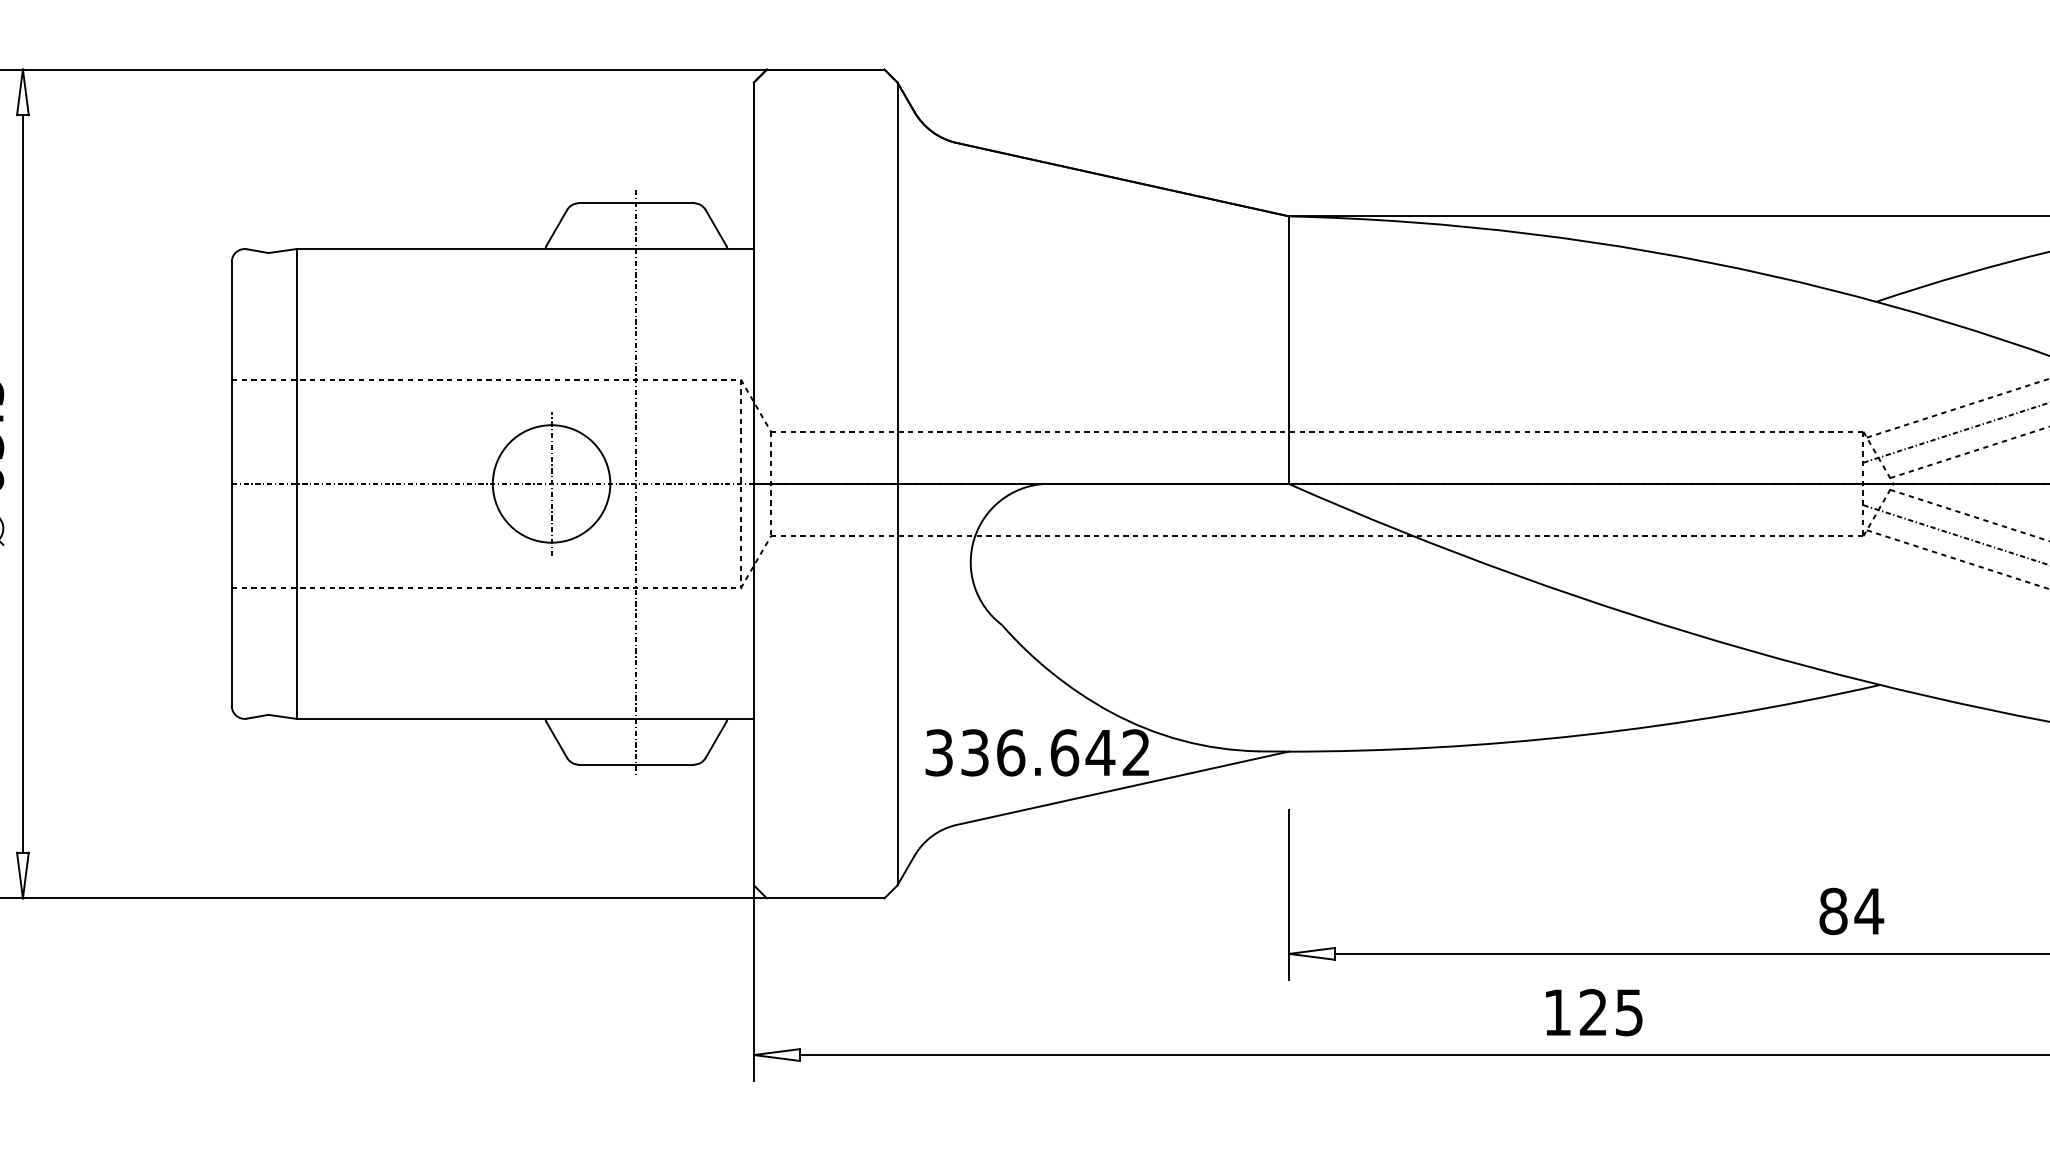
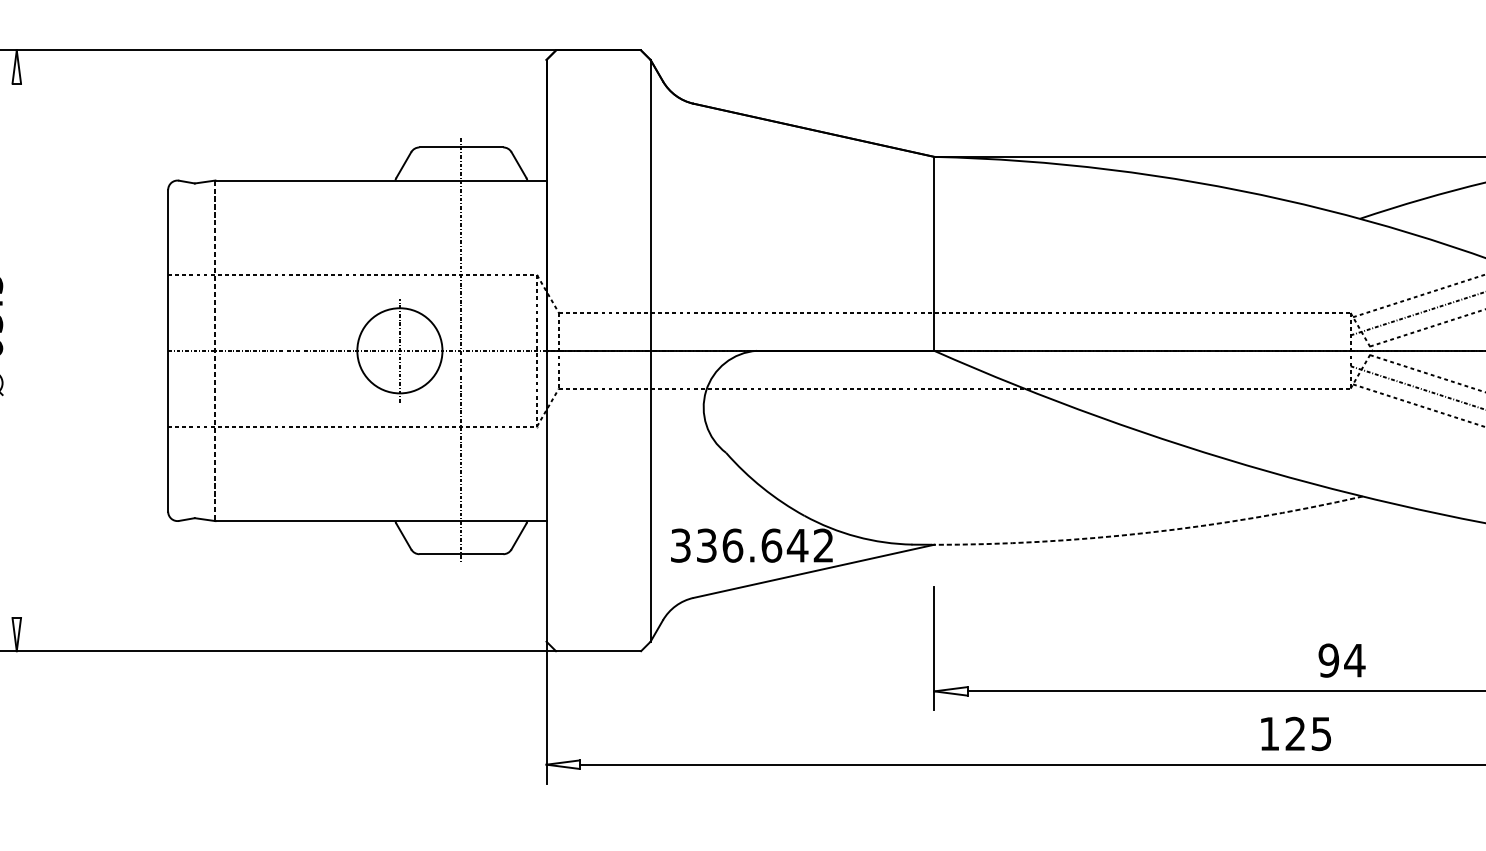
line: (22, 483) -> (16, 350), removed
line: (297, 483) -> (215, 350), solid -> dashed
arc: (1584, 735) -> (1148, 533), solid -> dashed
text: (1833, 911) -> (1328, 660), 84 -> 94
text: (1594, 1012) -> (1296, 733), moved

